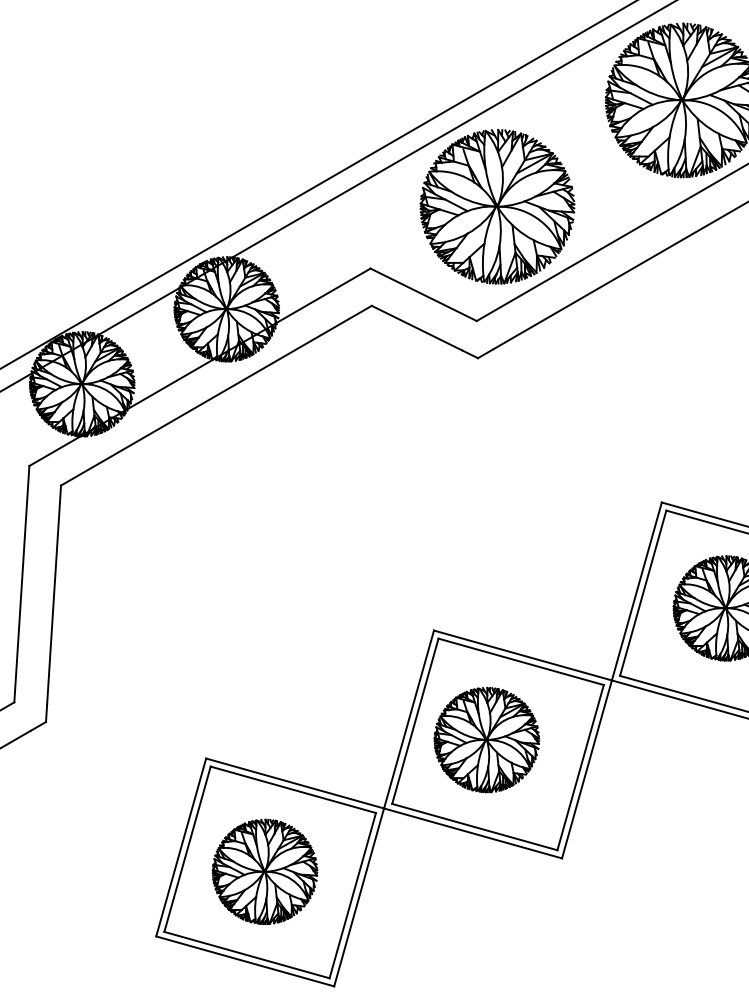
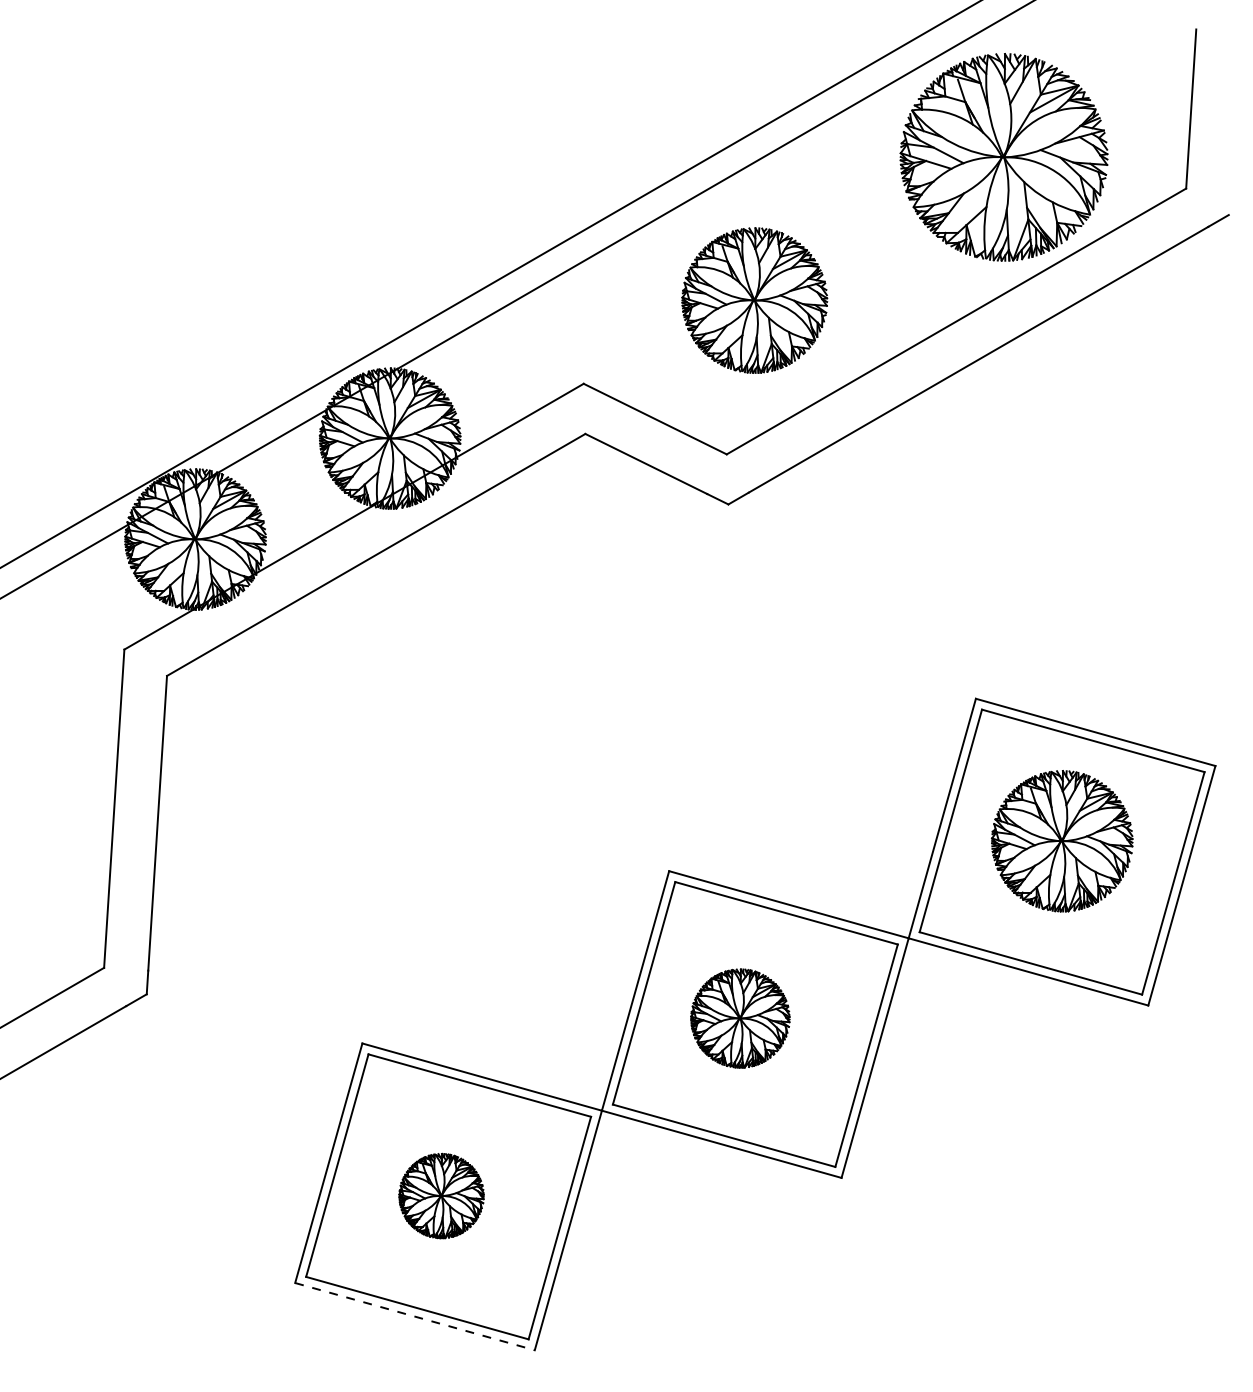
part: (497, 206) -> (754, 300), size x0.7
part: (486, 739) -> (740, 1018), size x0.7
part: (264, 871) -> (441, 1195), size x0.6
line: (245, 961) -> (415, 1316), solid -> dashed

